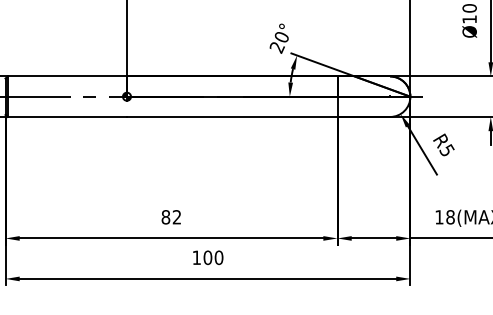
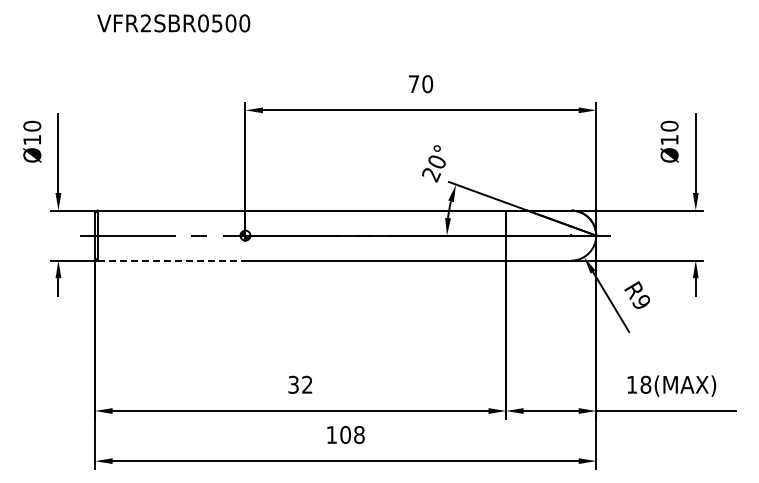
line: (67, 116) -> (171, 260), solid -> dashed
text: (446, 149) -> (641, 301), R5 -> R9
text: (165, 217) -> (293, 384), 82 -> 32
text: (219, 257) -> (359, 434), 100 -> 108

